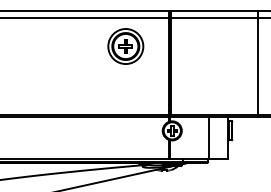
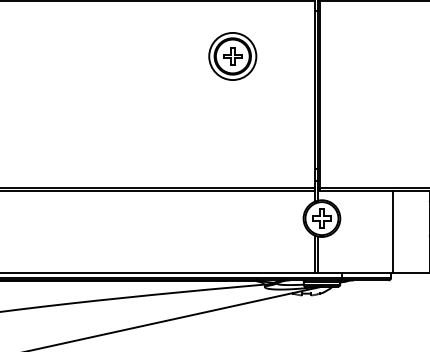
part: (125, 46) -> (232, 56), size x0.7

